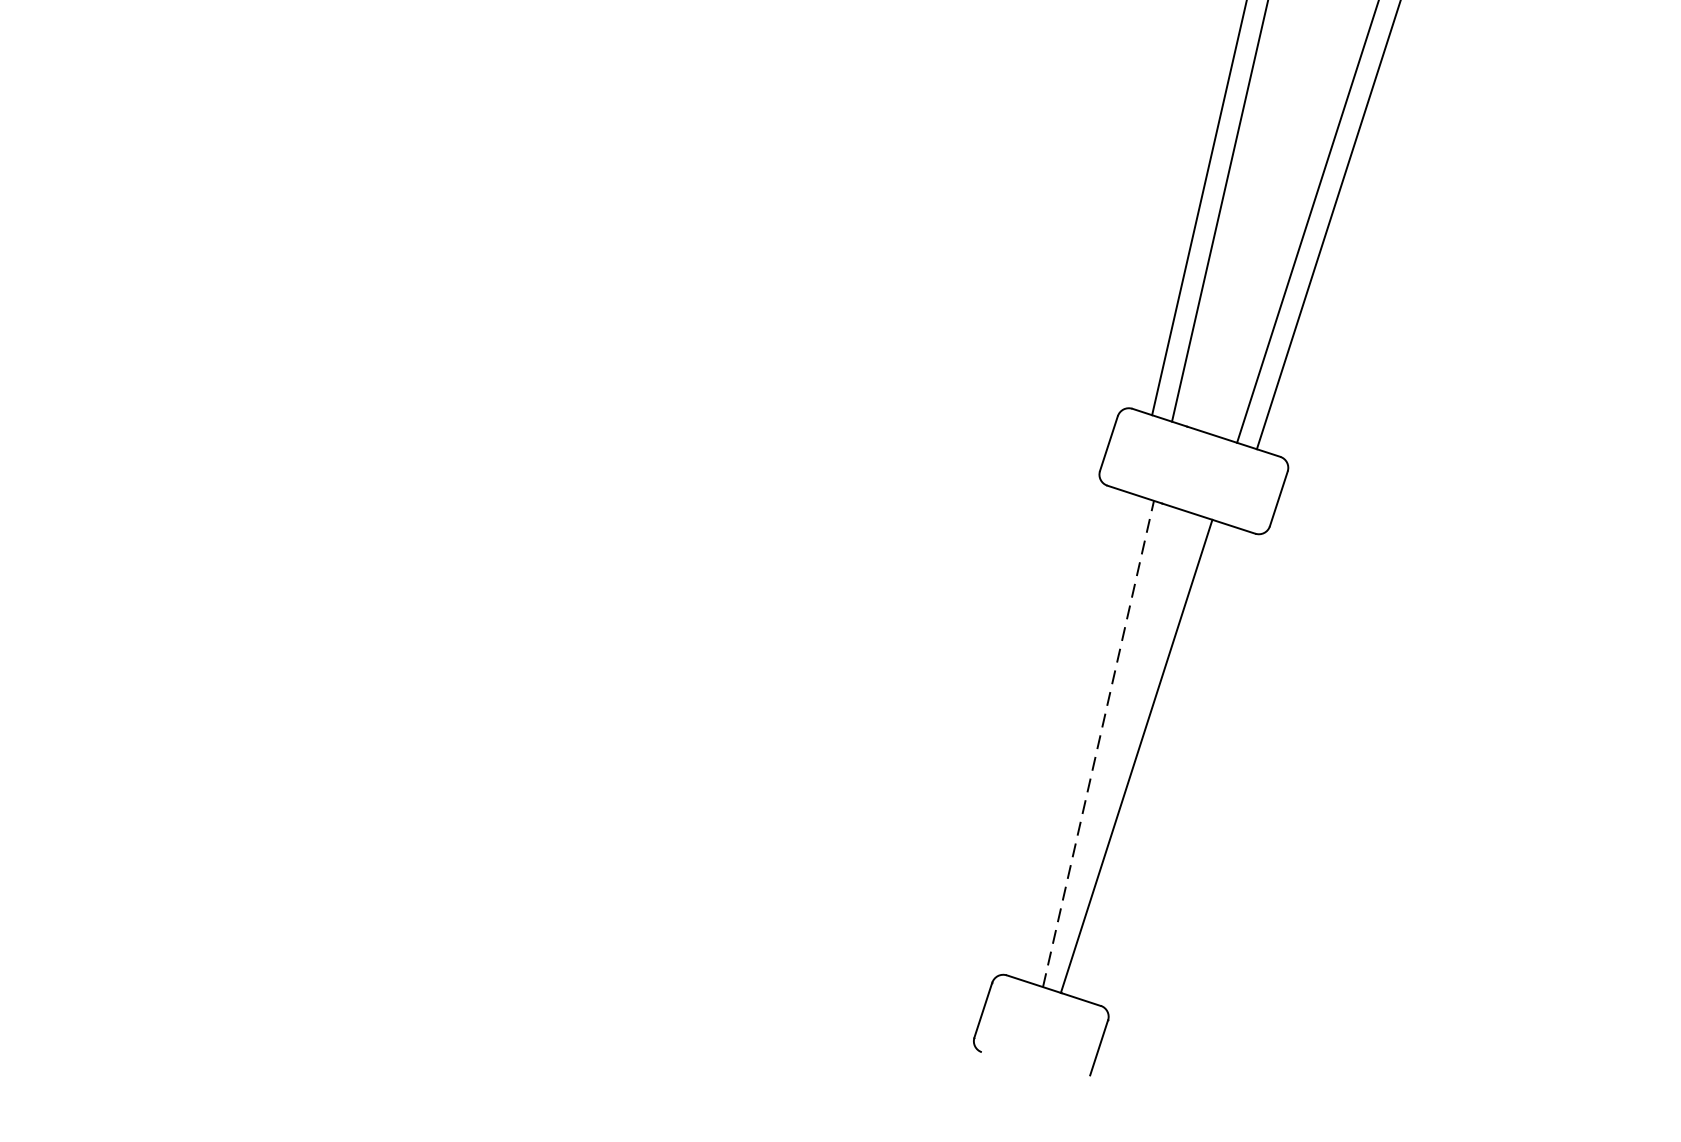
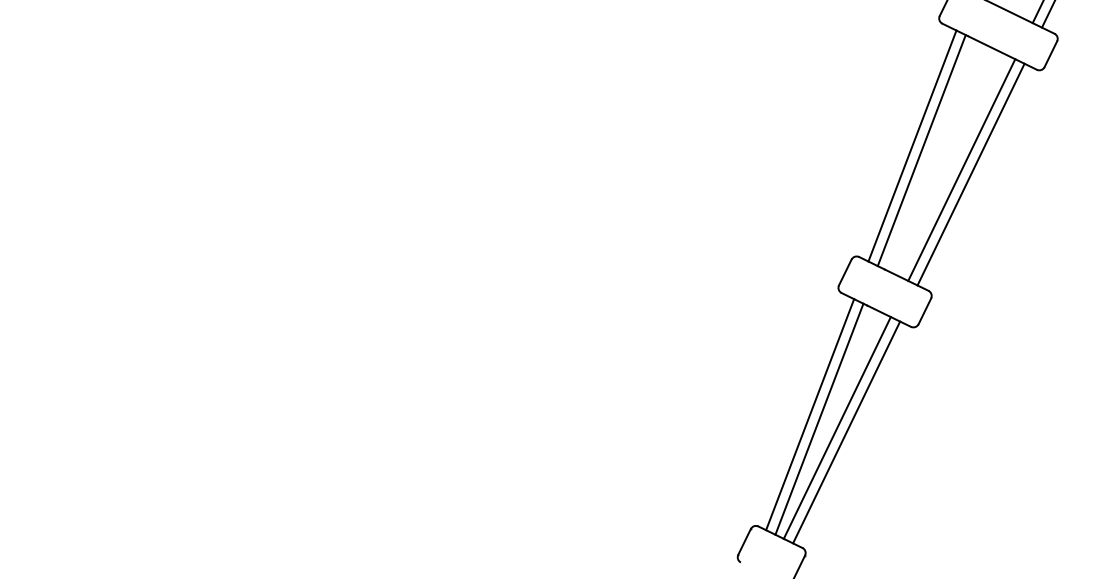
line: (1079, 737) -> (810, 414), added
line: (1098, 744) -> (819, 419), dashed -> solid
line: (1156, 762) -> (846, 432), added

